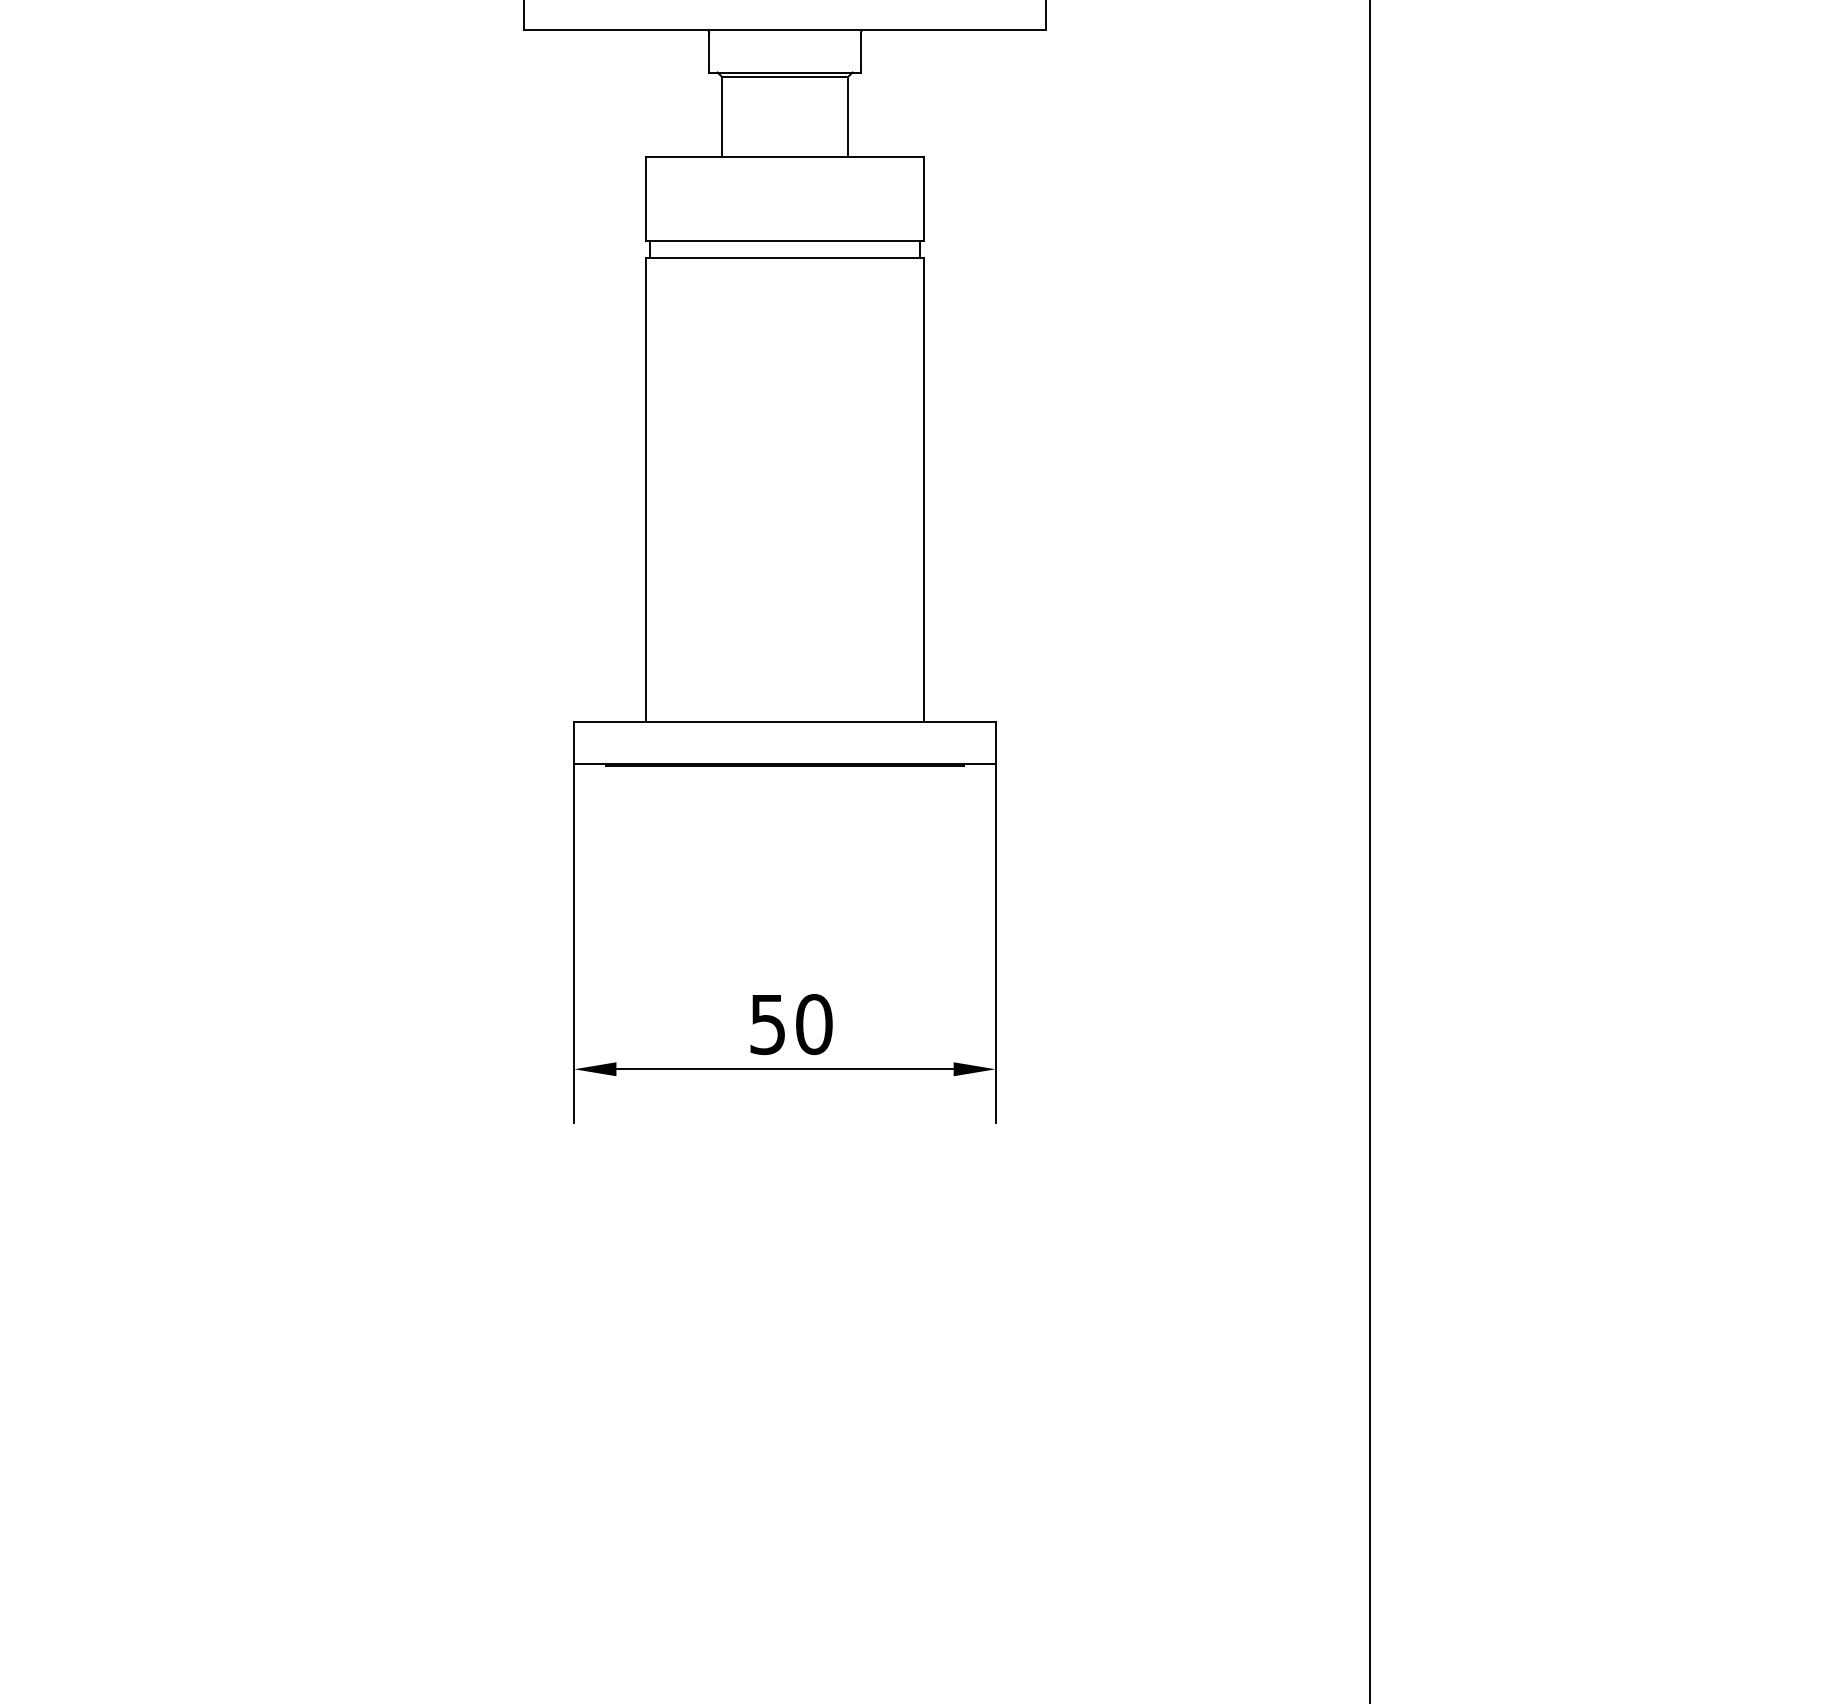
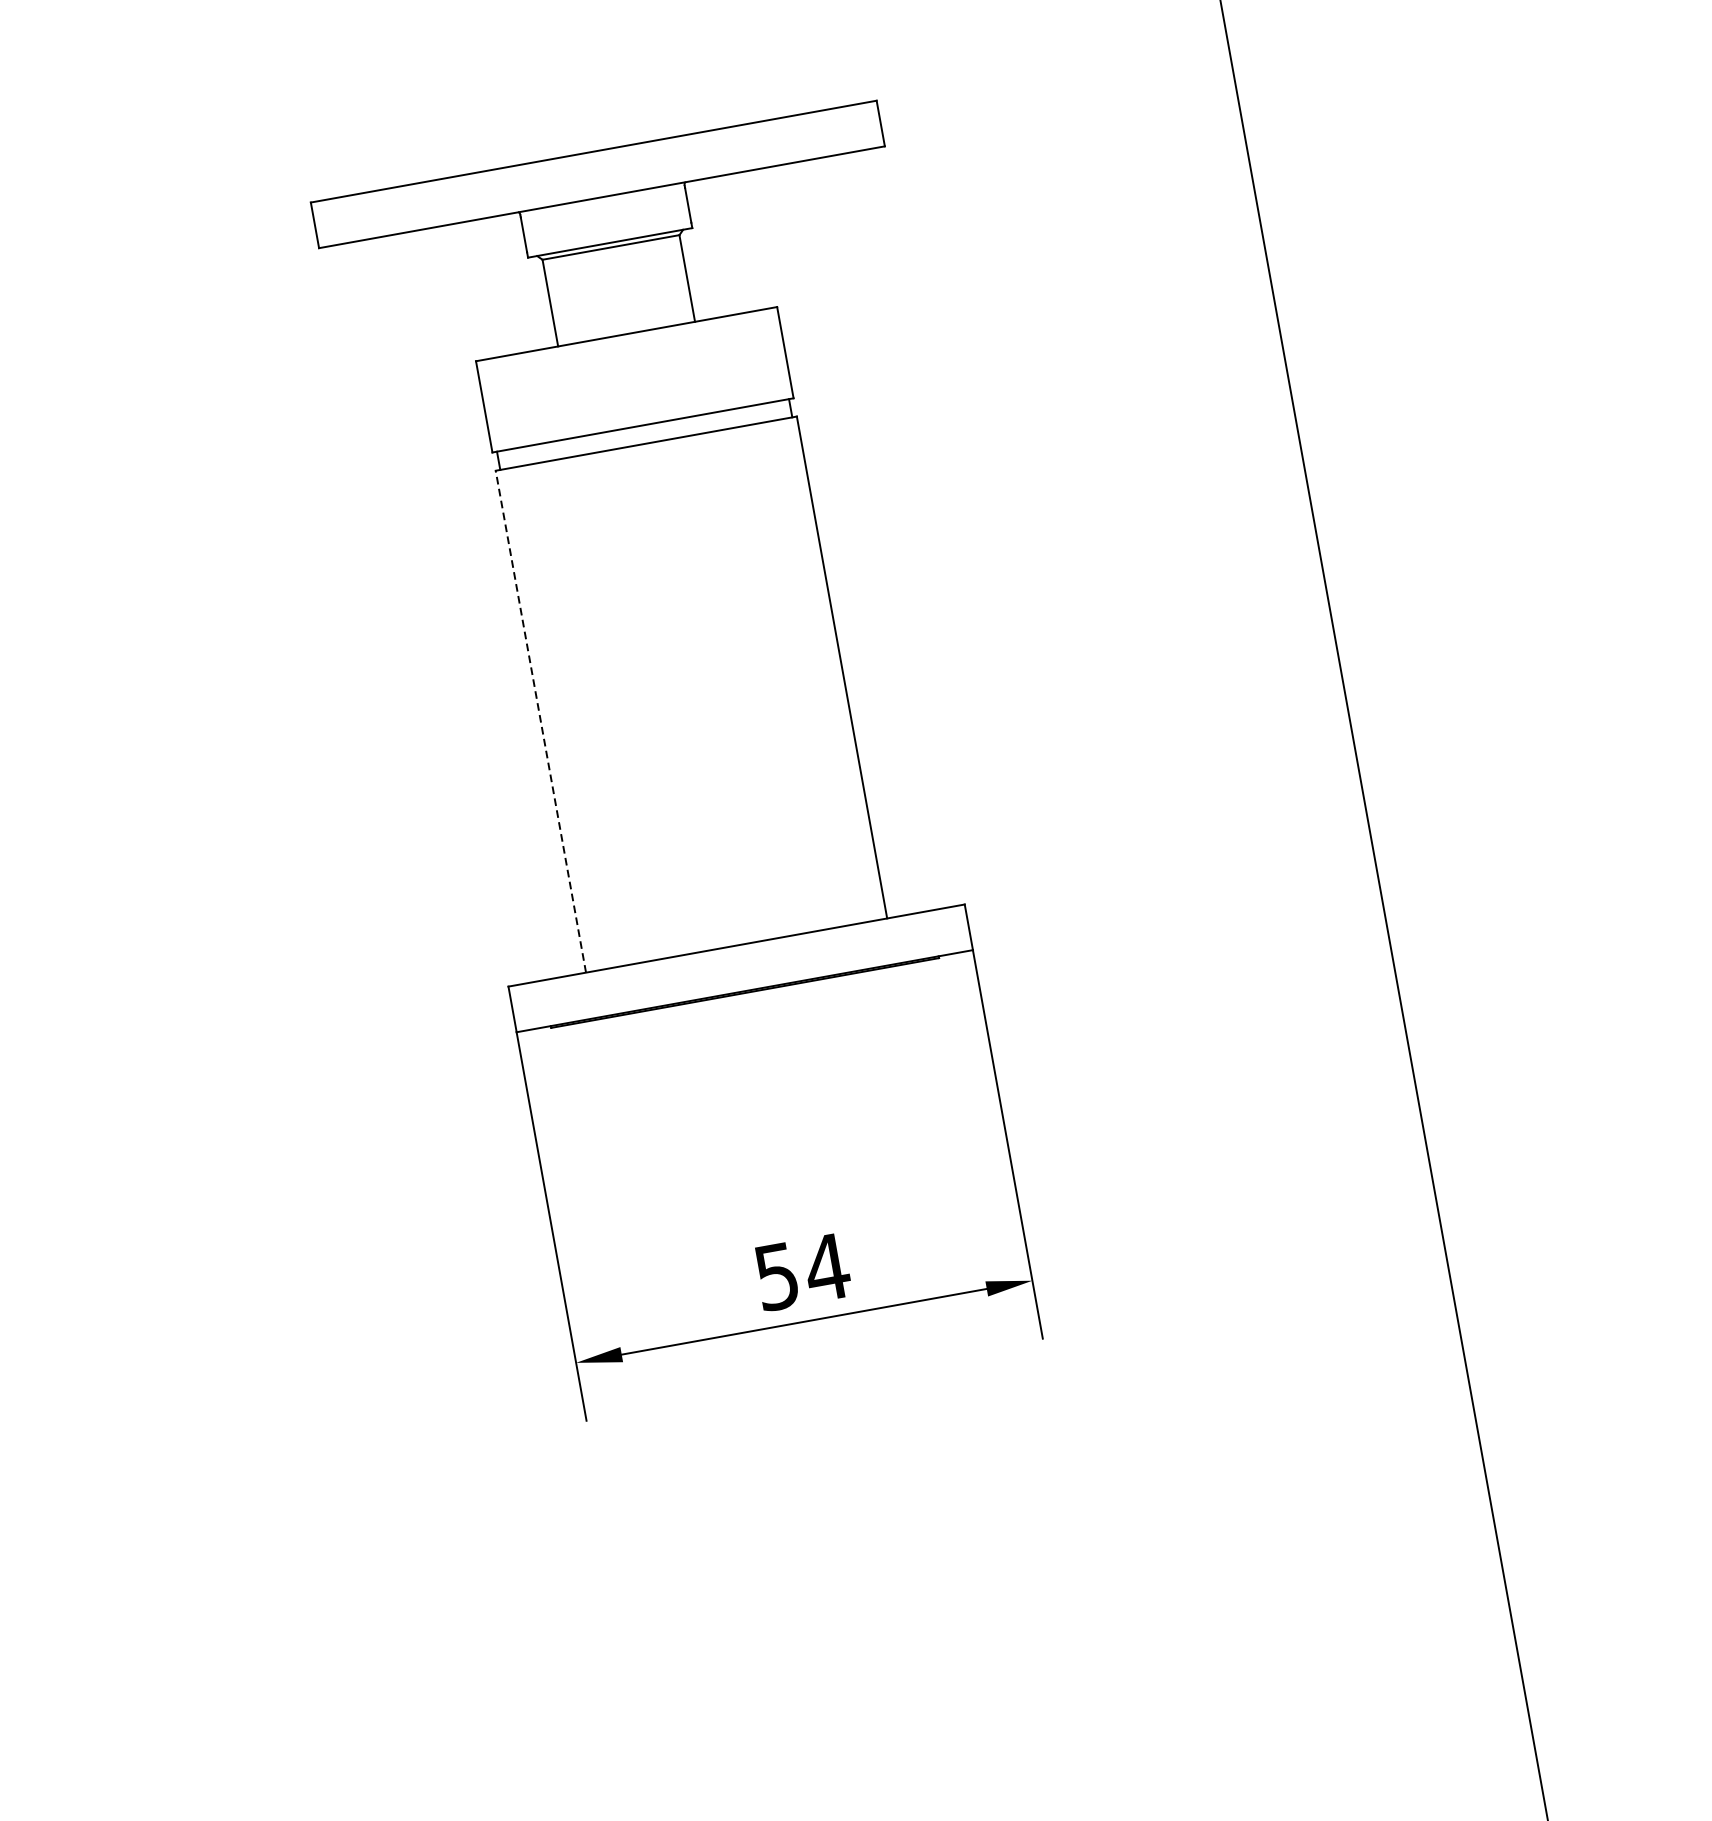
line: (645, 489) -> (540, 721), solid -> dashed
text: (813, 1024) -> (826, 1267), 50 -> 54

